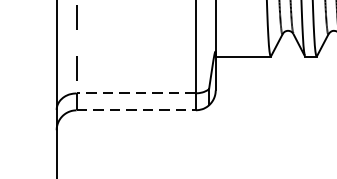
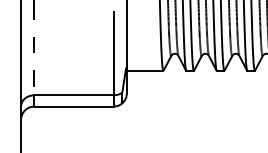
line: (135, 93) -> (73, 95), dashed -> solid
line: (135, 110) -> (73, 106), dashed -> solid

